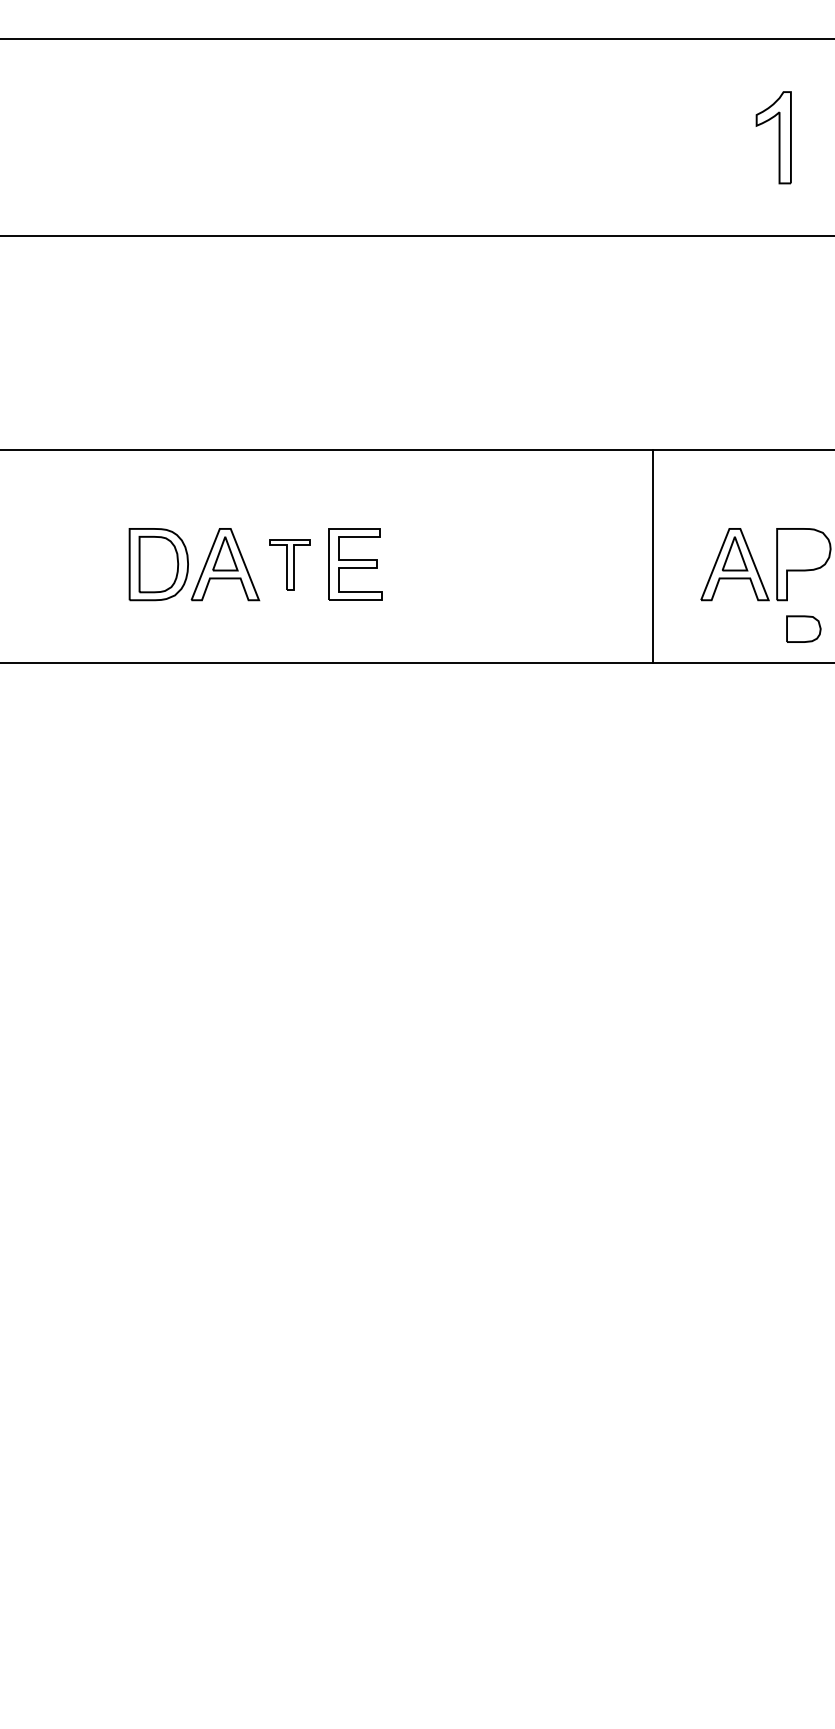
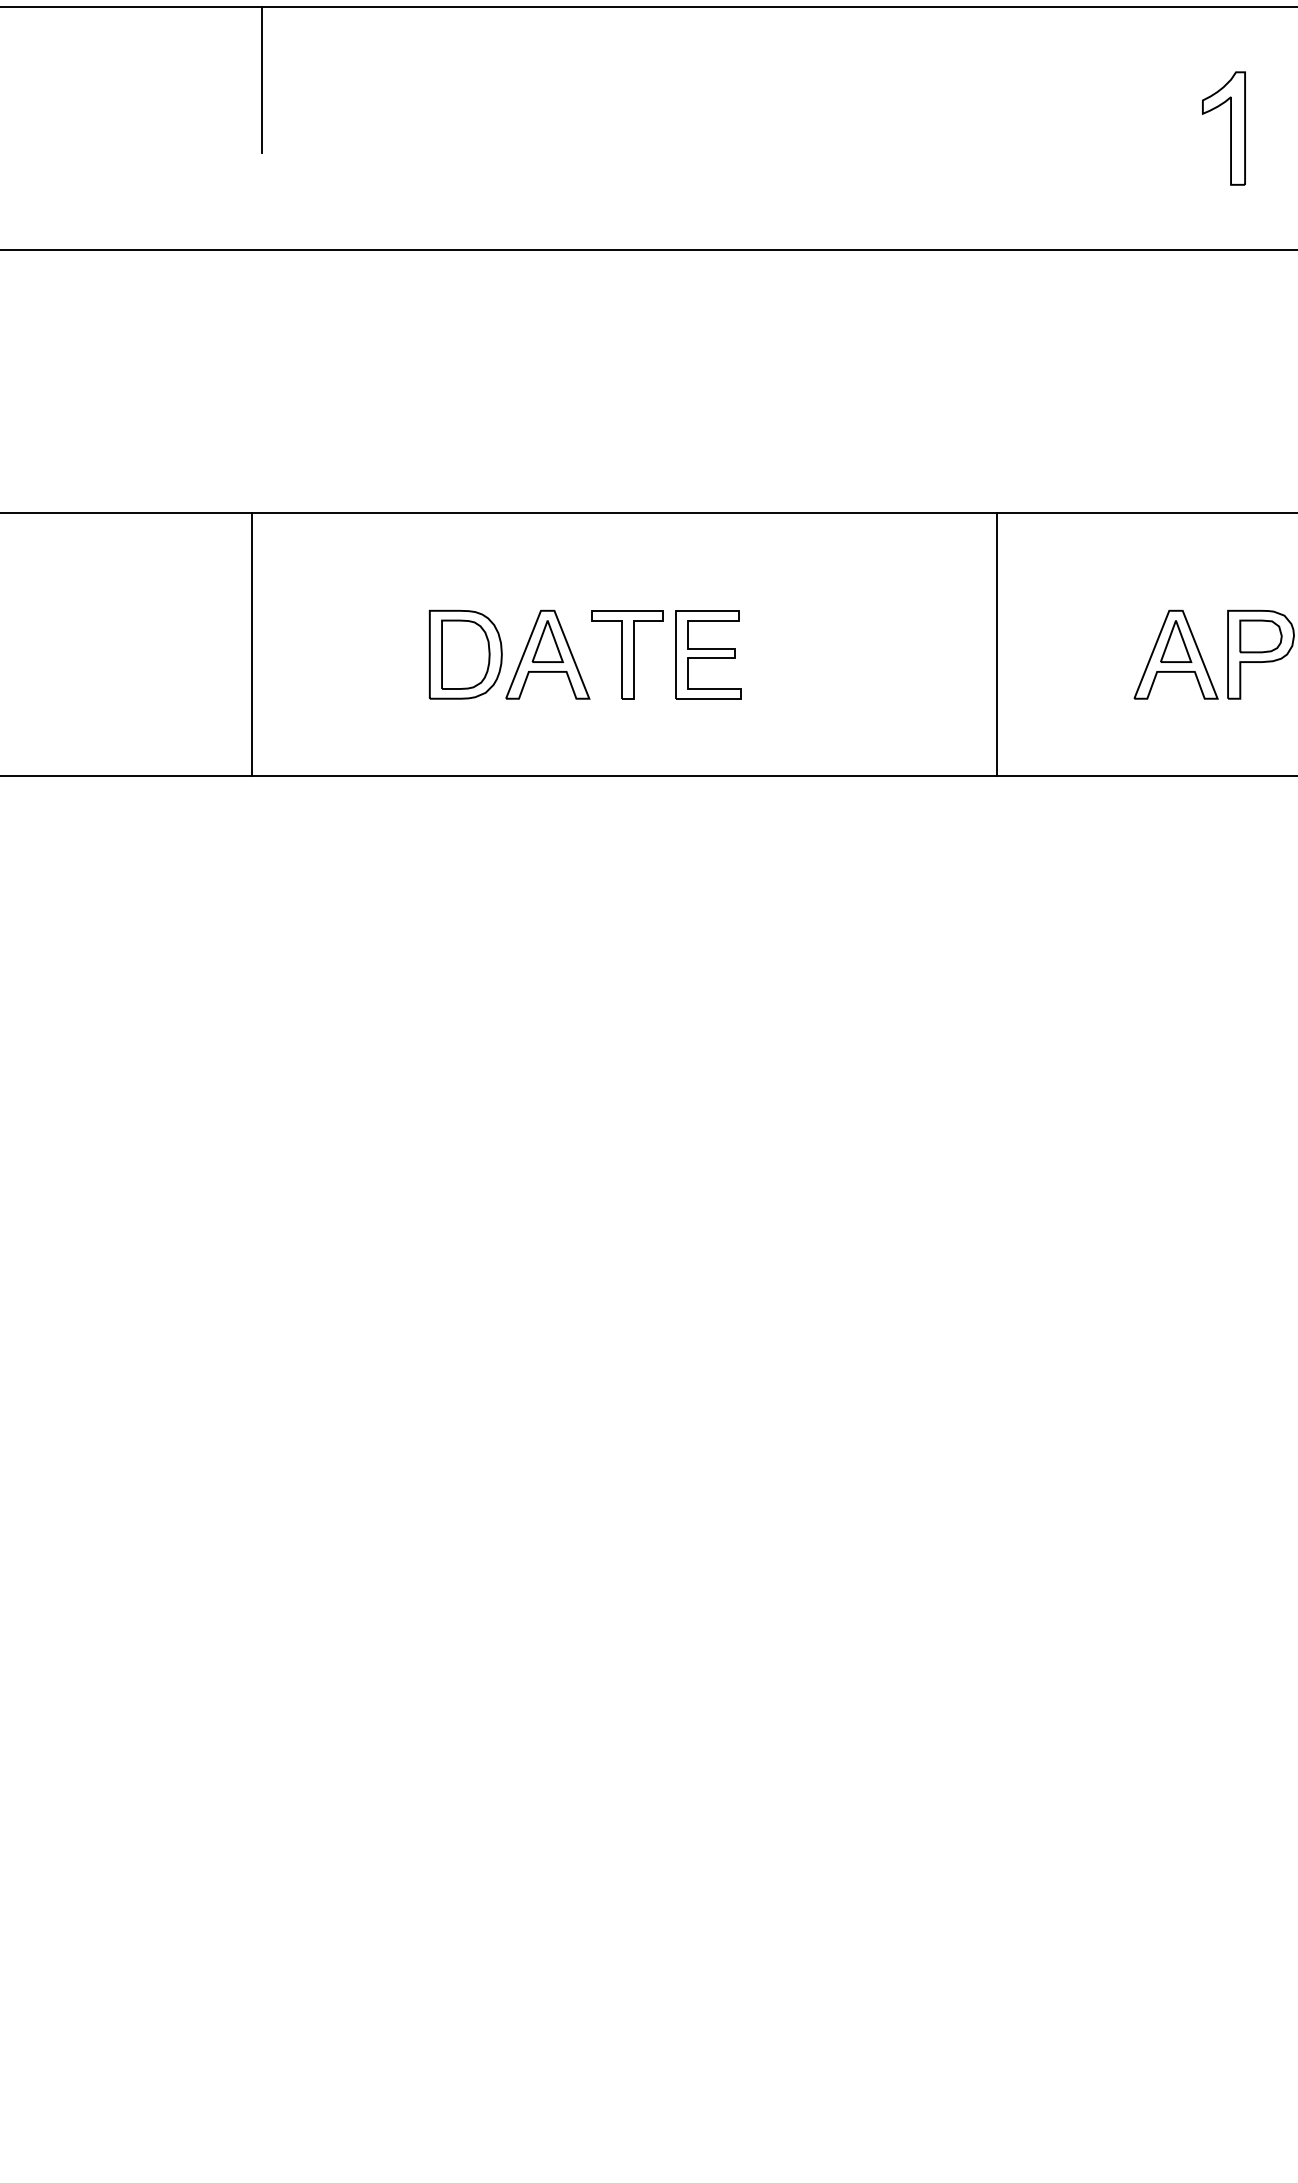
line: (652, 556) -> (997, 644), moved
part: (290, 564) -> (627, 654), size x1.43
part: (803, 629) -> (1260, 636), moved

